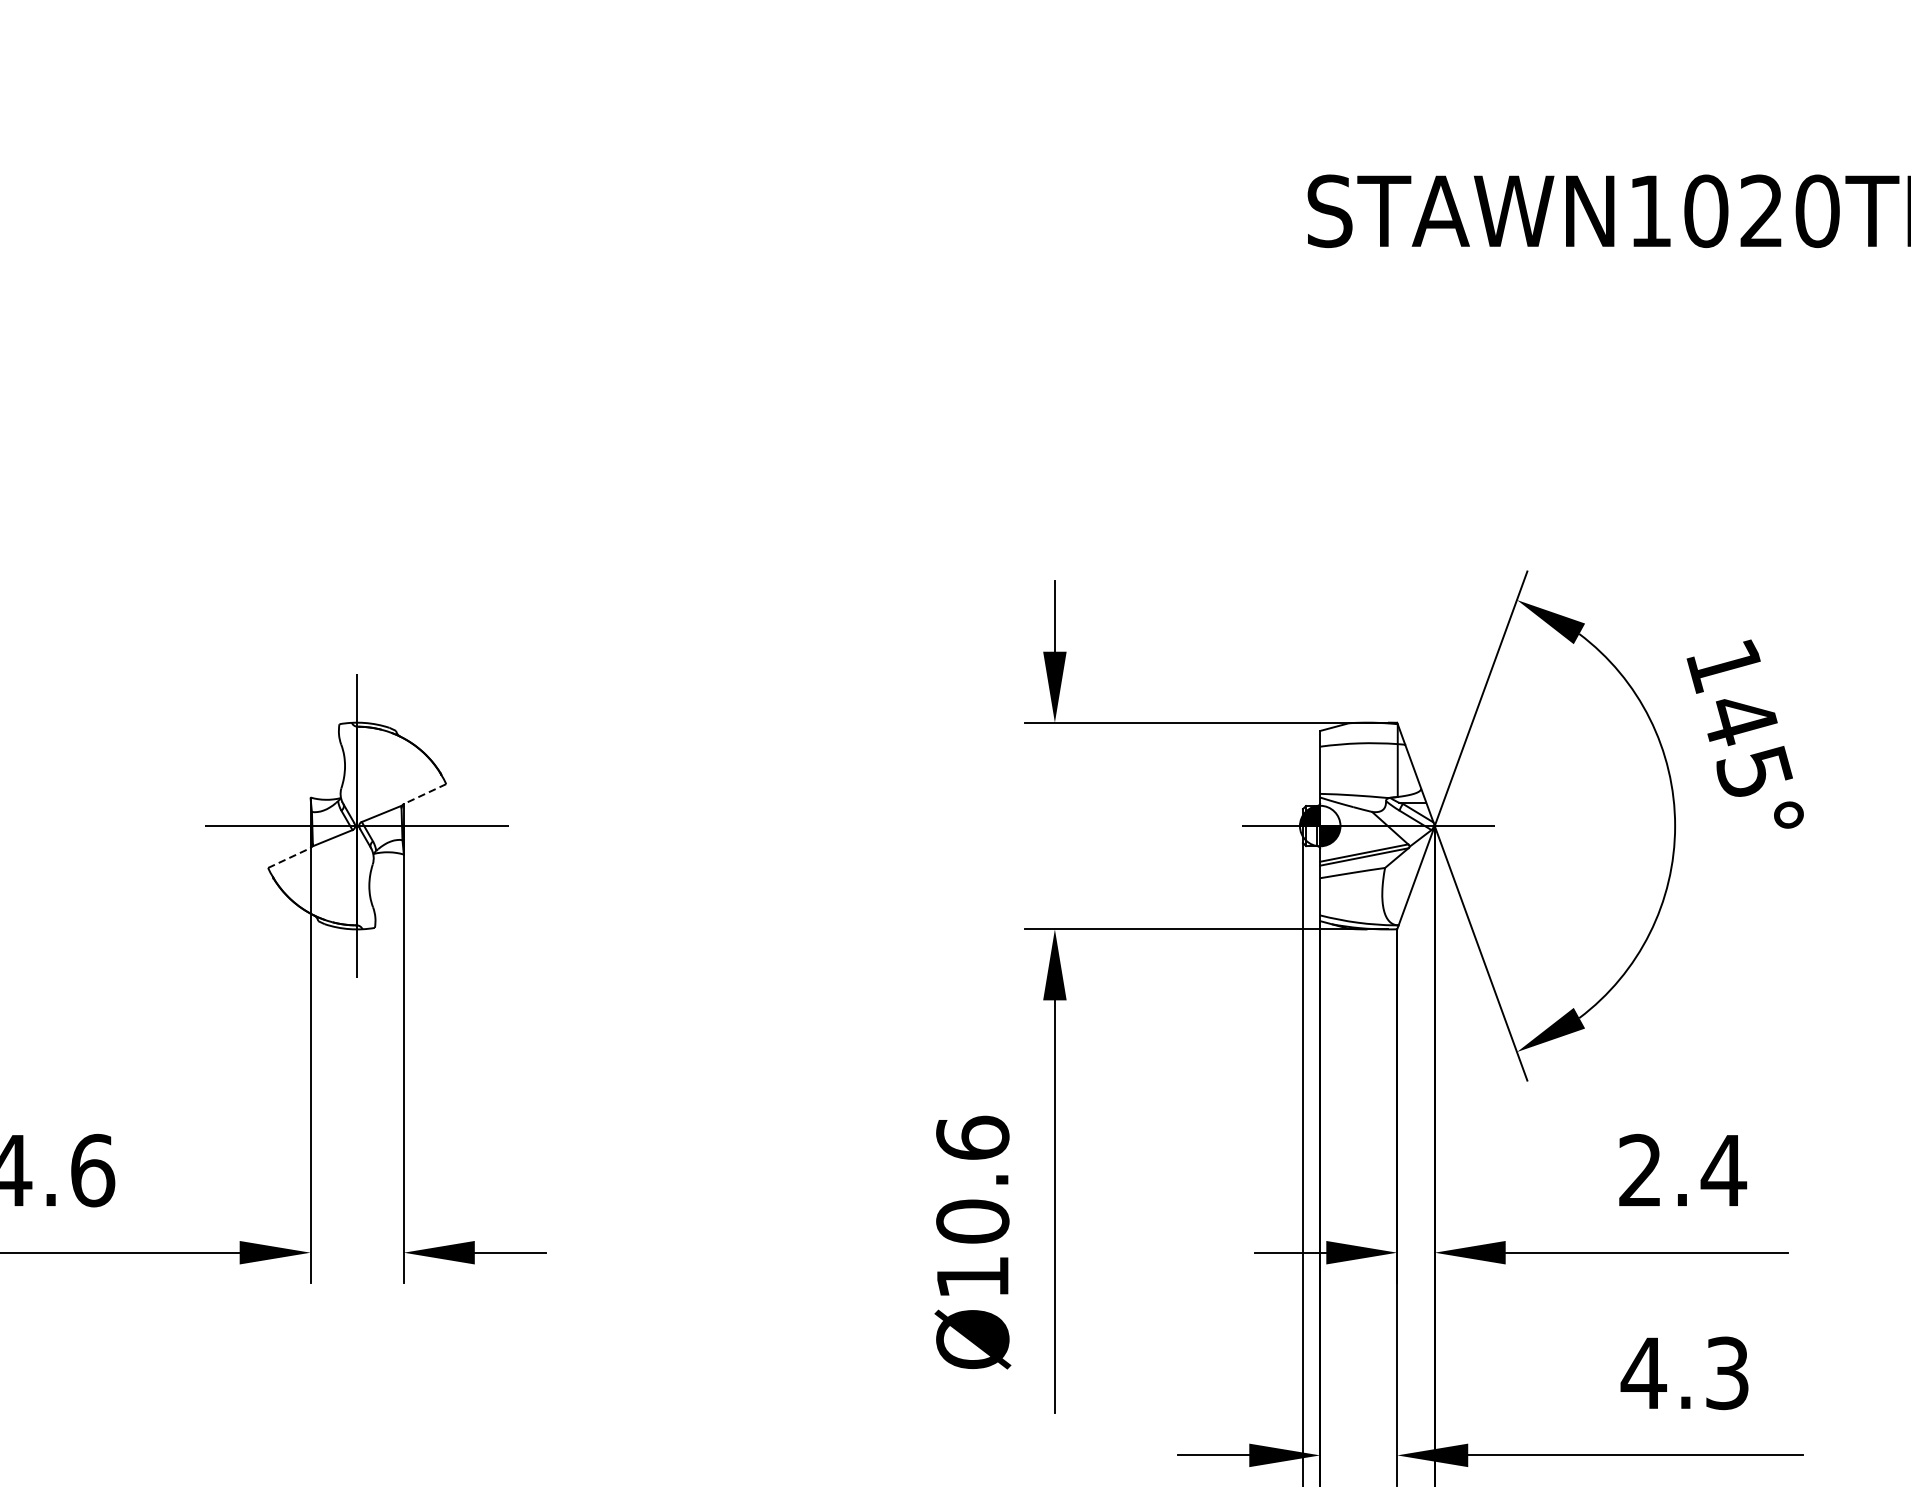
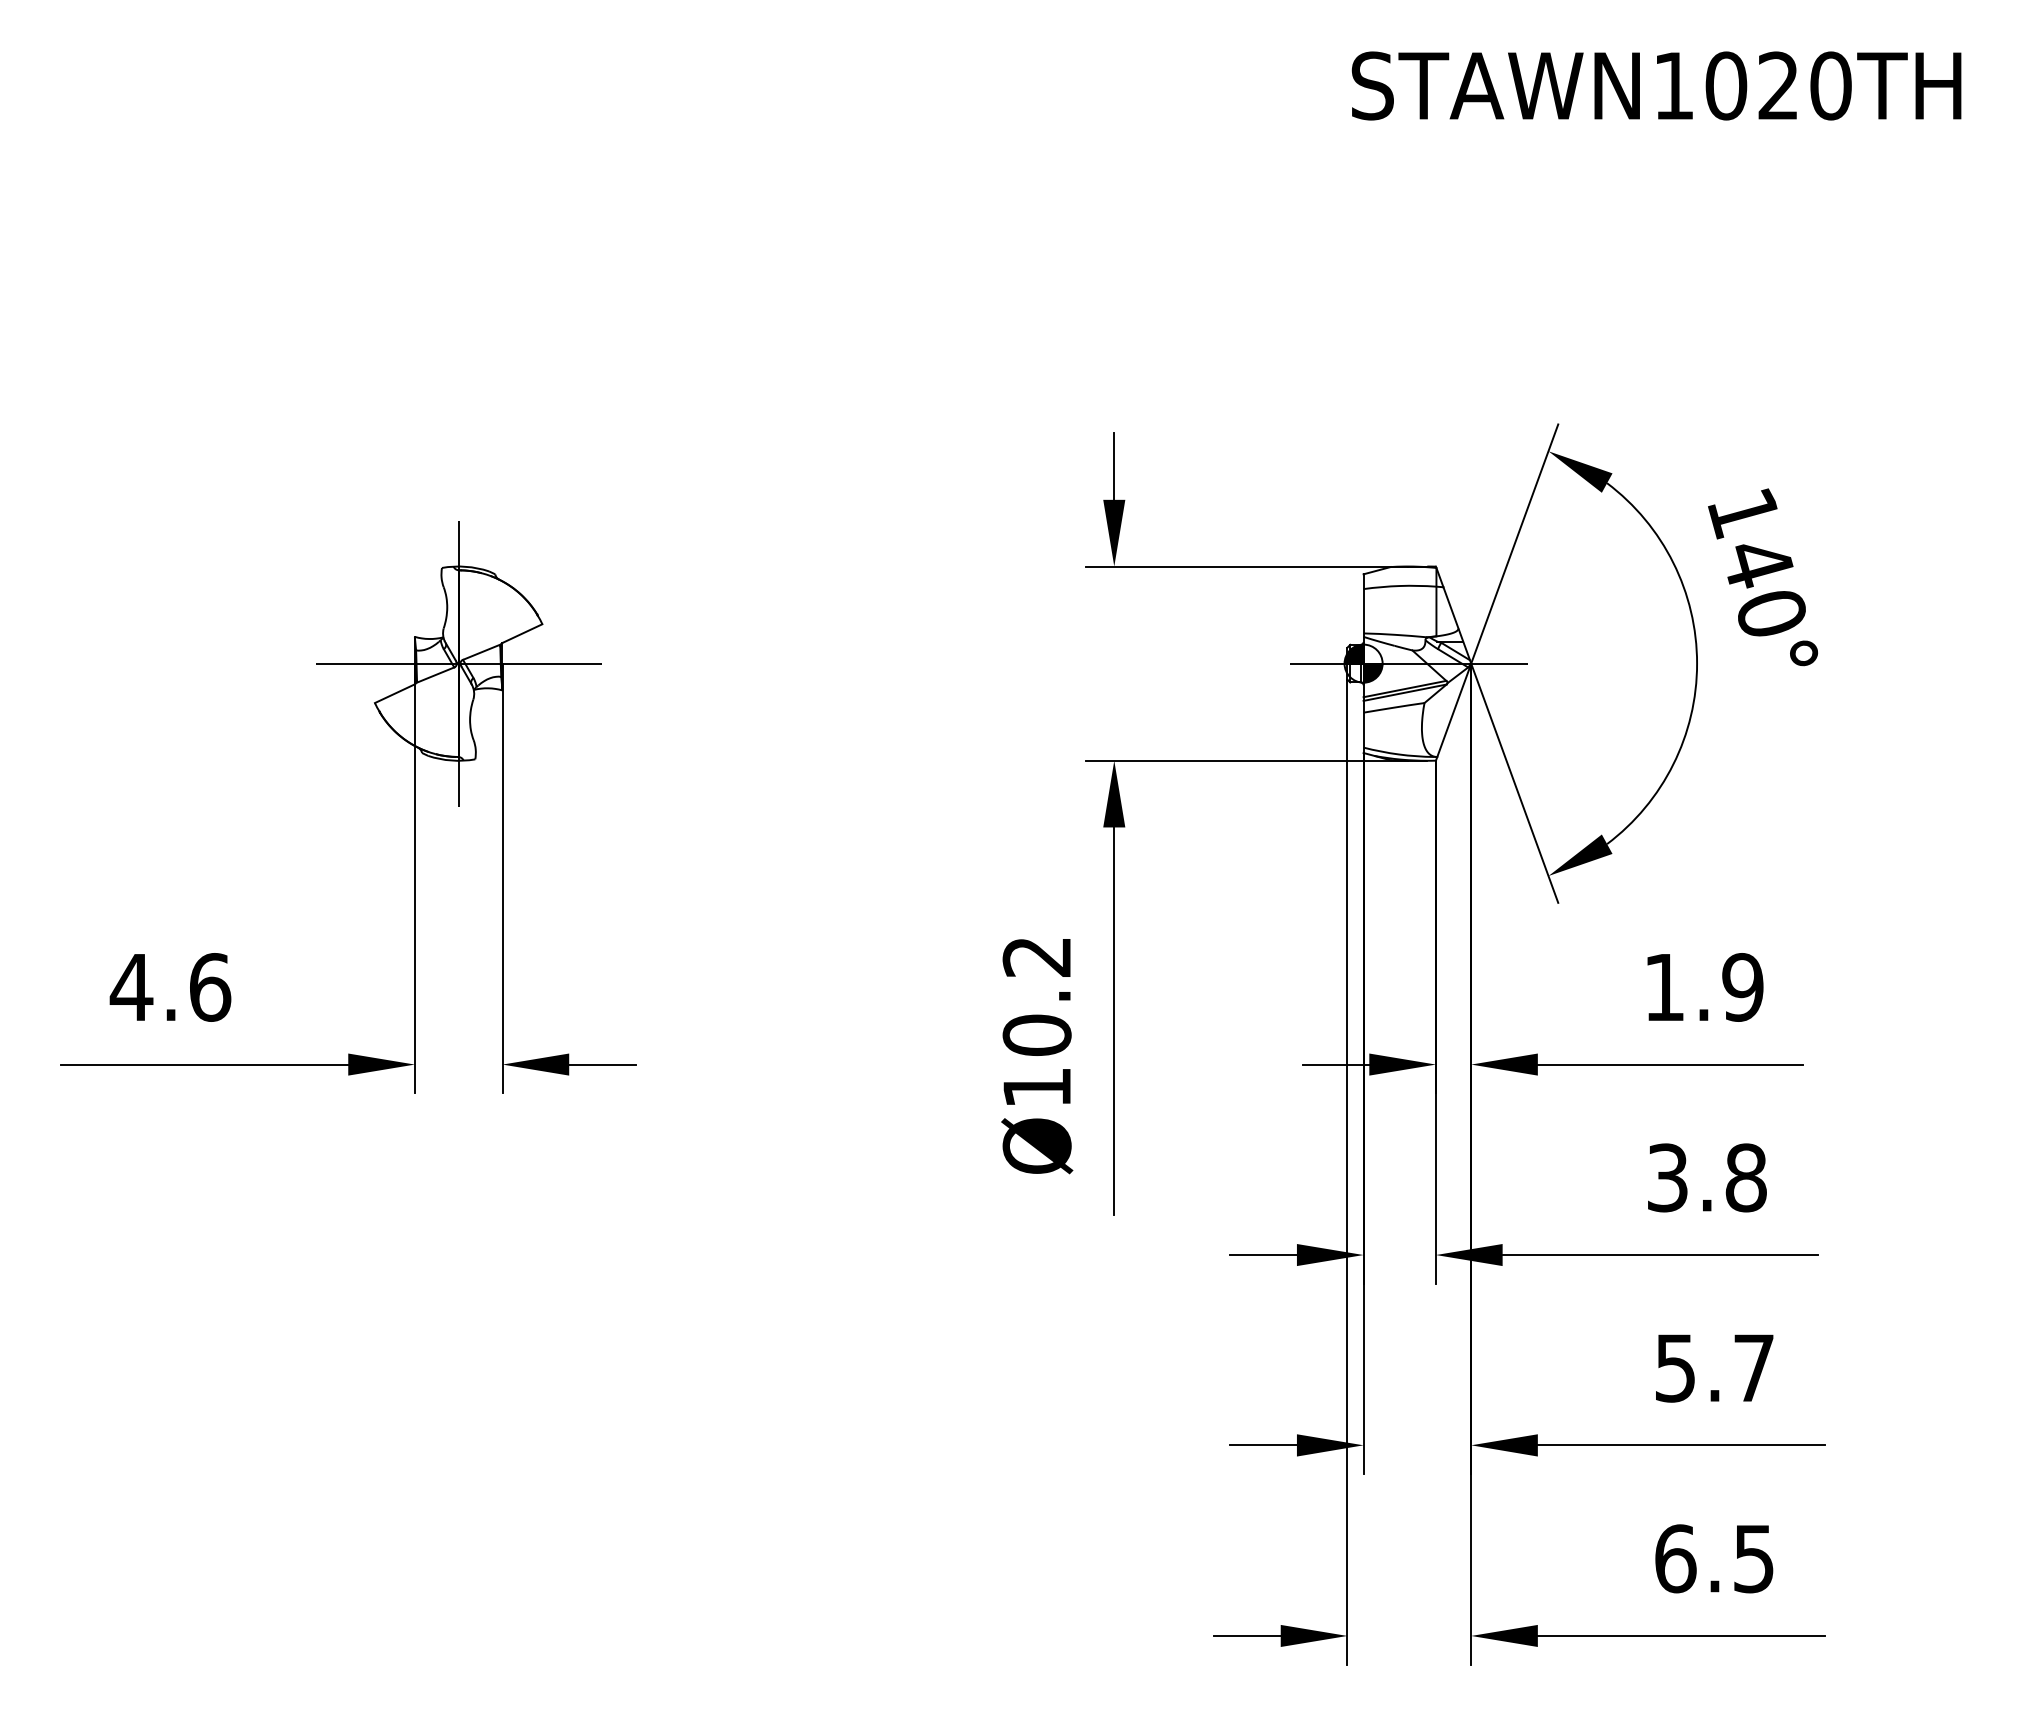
text: (1754, 771) -> (1771, 612), 145° -> 140°
line: (425, 793) -> (522, 633), dashed -> solid
line: (288, 857) -> (394, 693), dashed -> solid
text: (972, 1137) -> (1036, 956), Ø10.6 -> Ø10.2
text: (1683, 1170) -> (1704, 987), 2.4 -> 1.9
text: (1684, 1372) -> (1705, 1177), 4.3 -> 3.8

